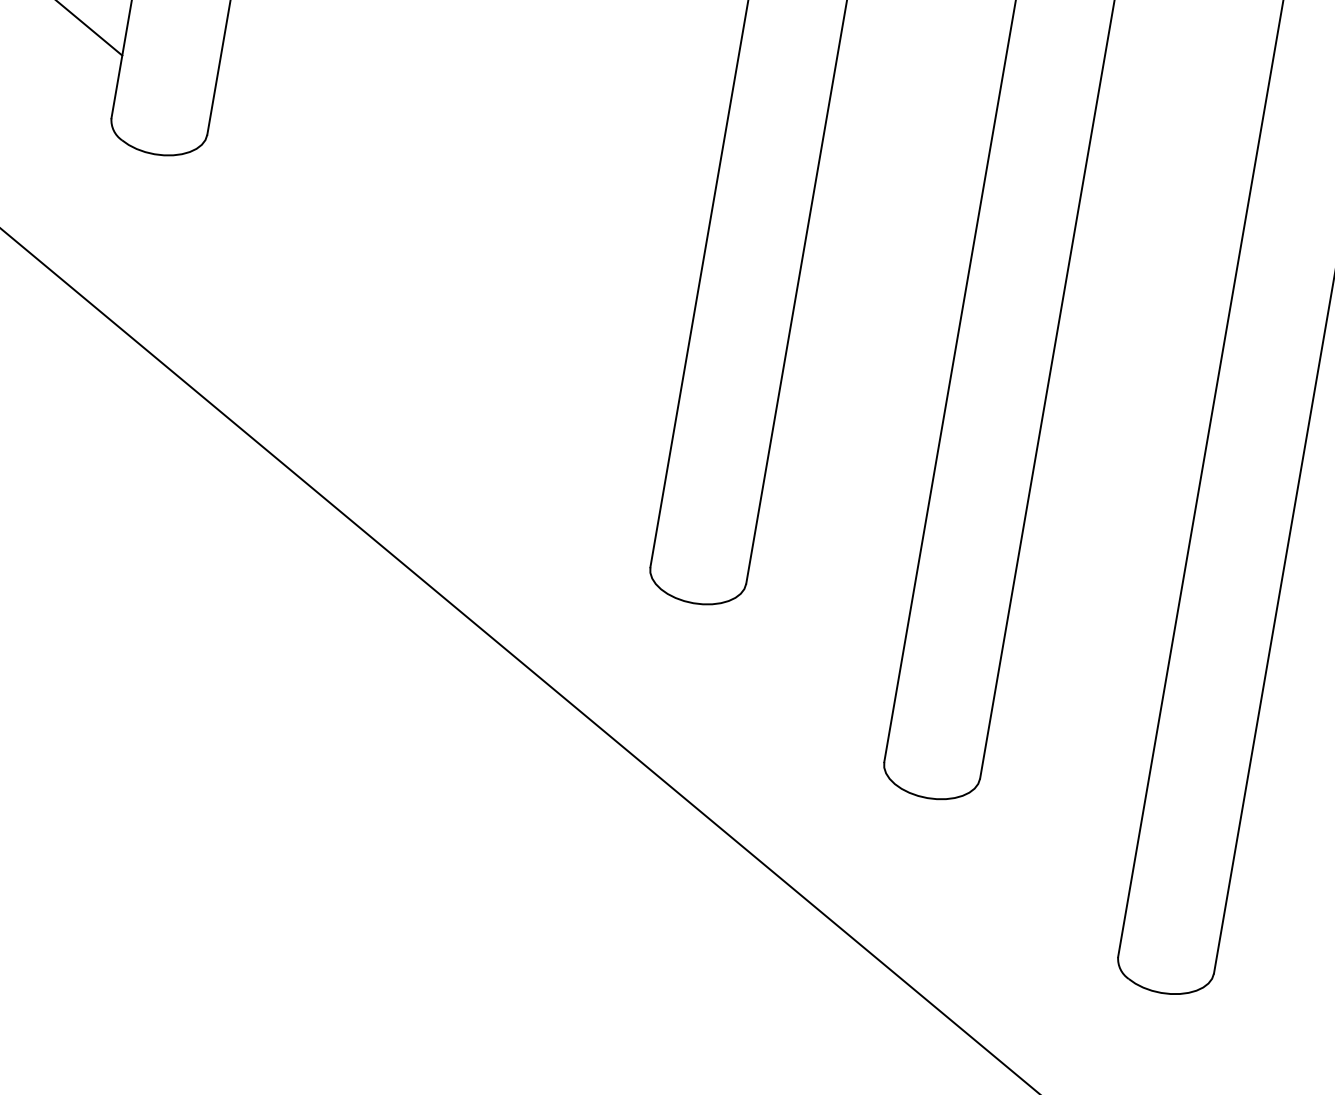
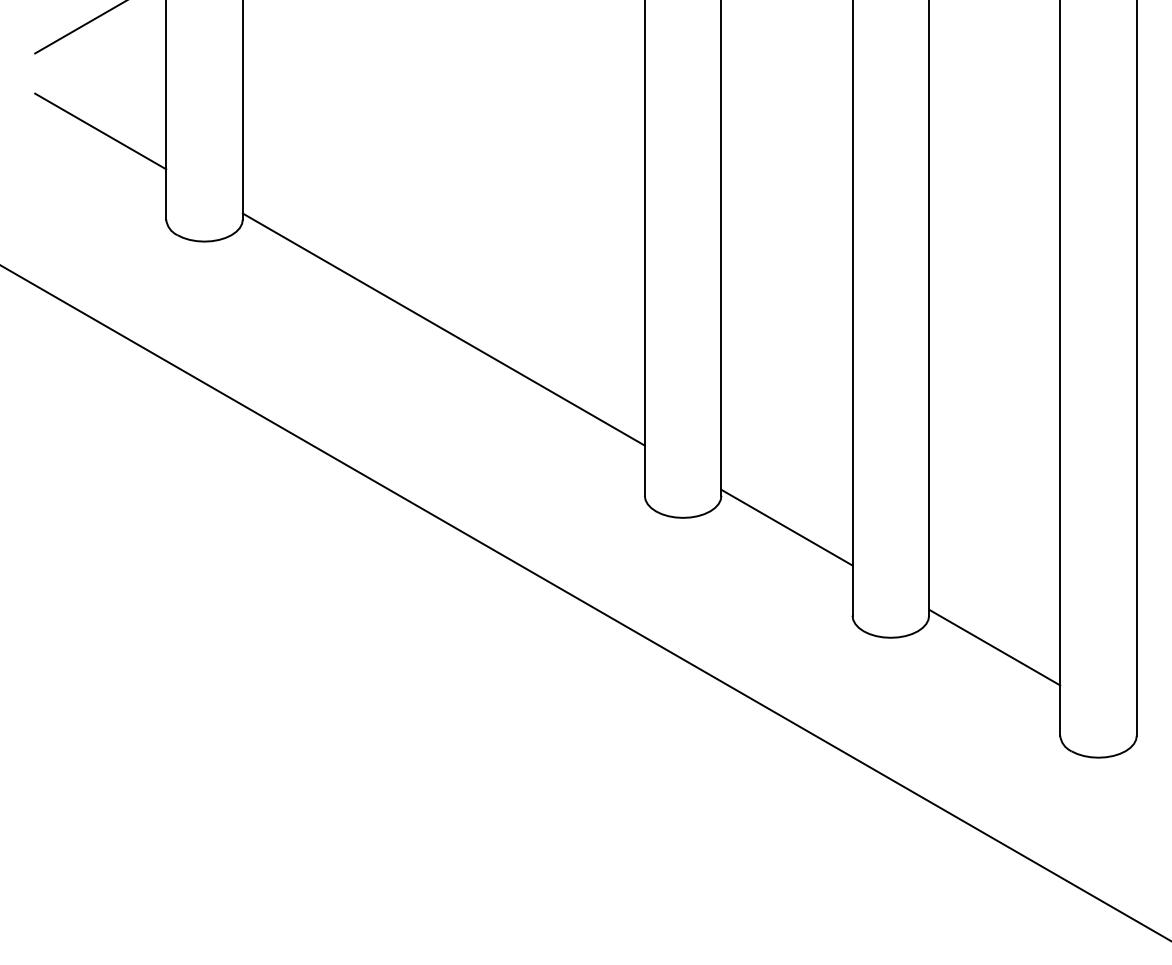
line: (434, 315) -> (443, 329), added
line: (820, 637) -> (786, 527), added
line: (1054, 832) -> (994, 647), added

